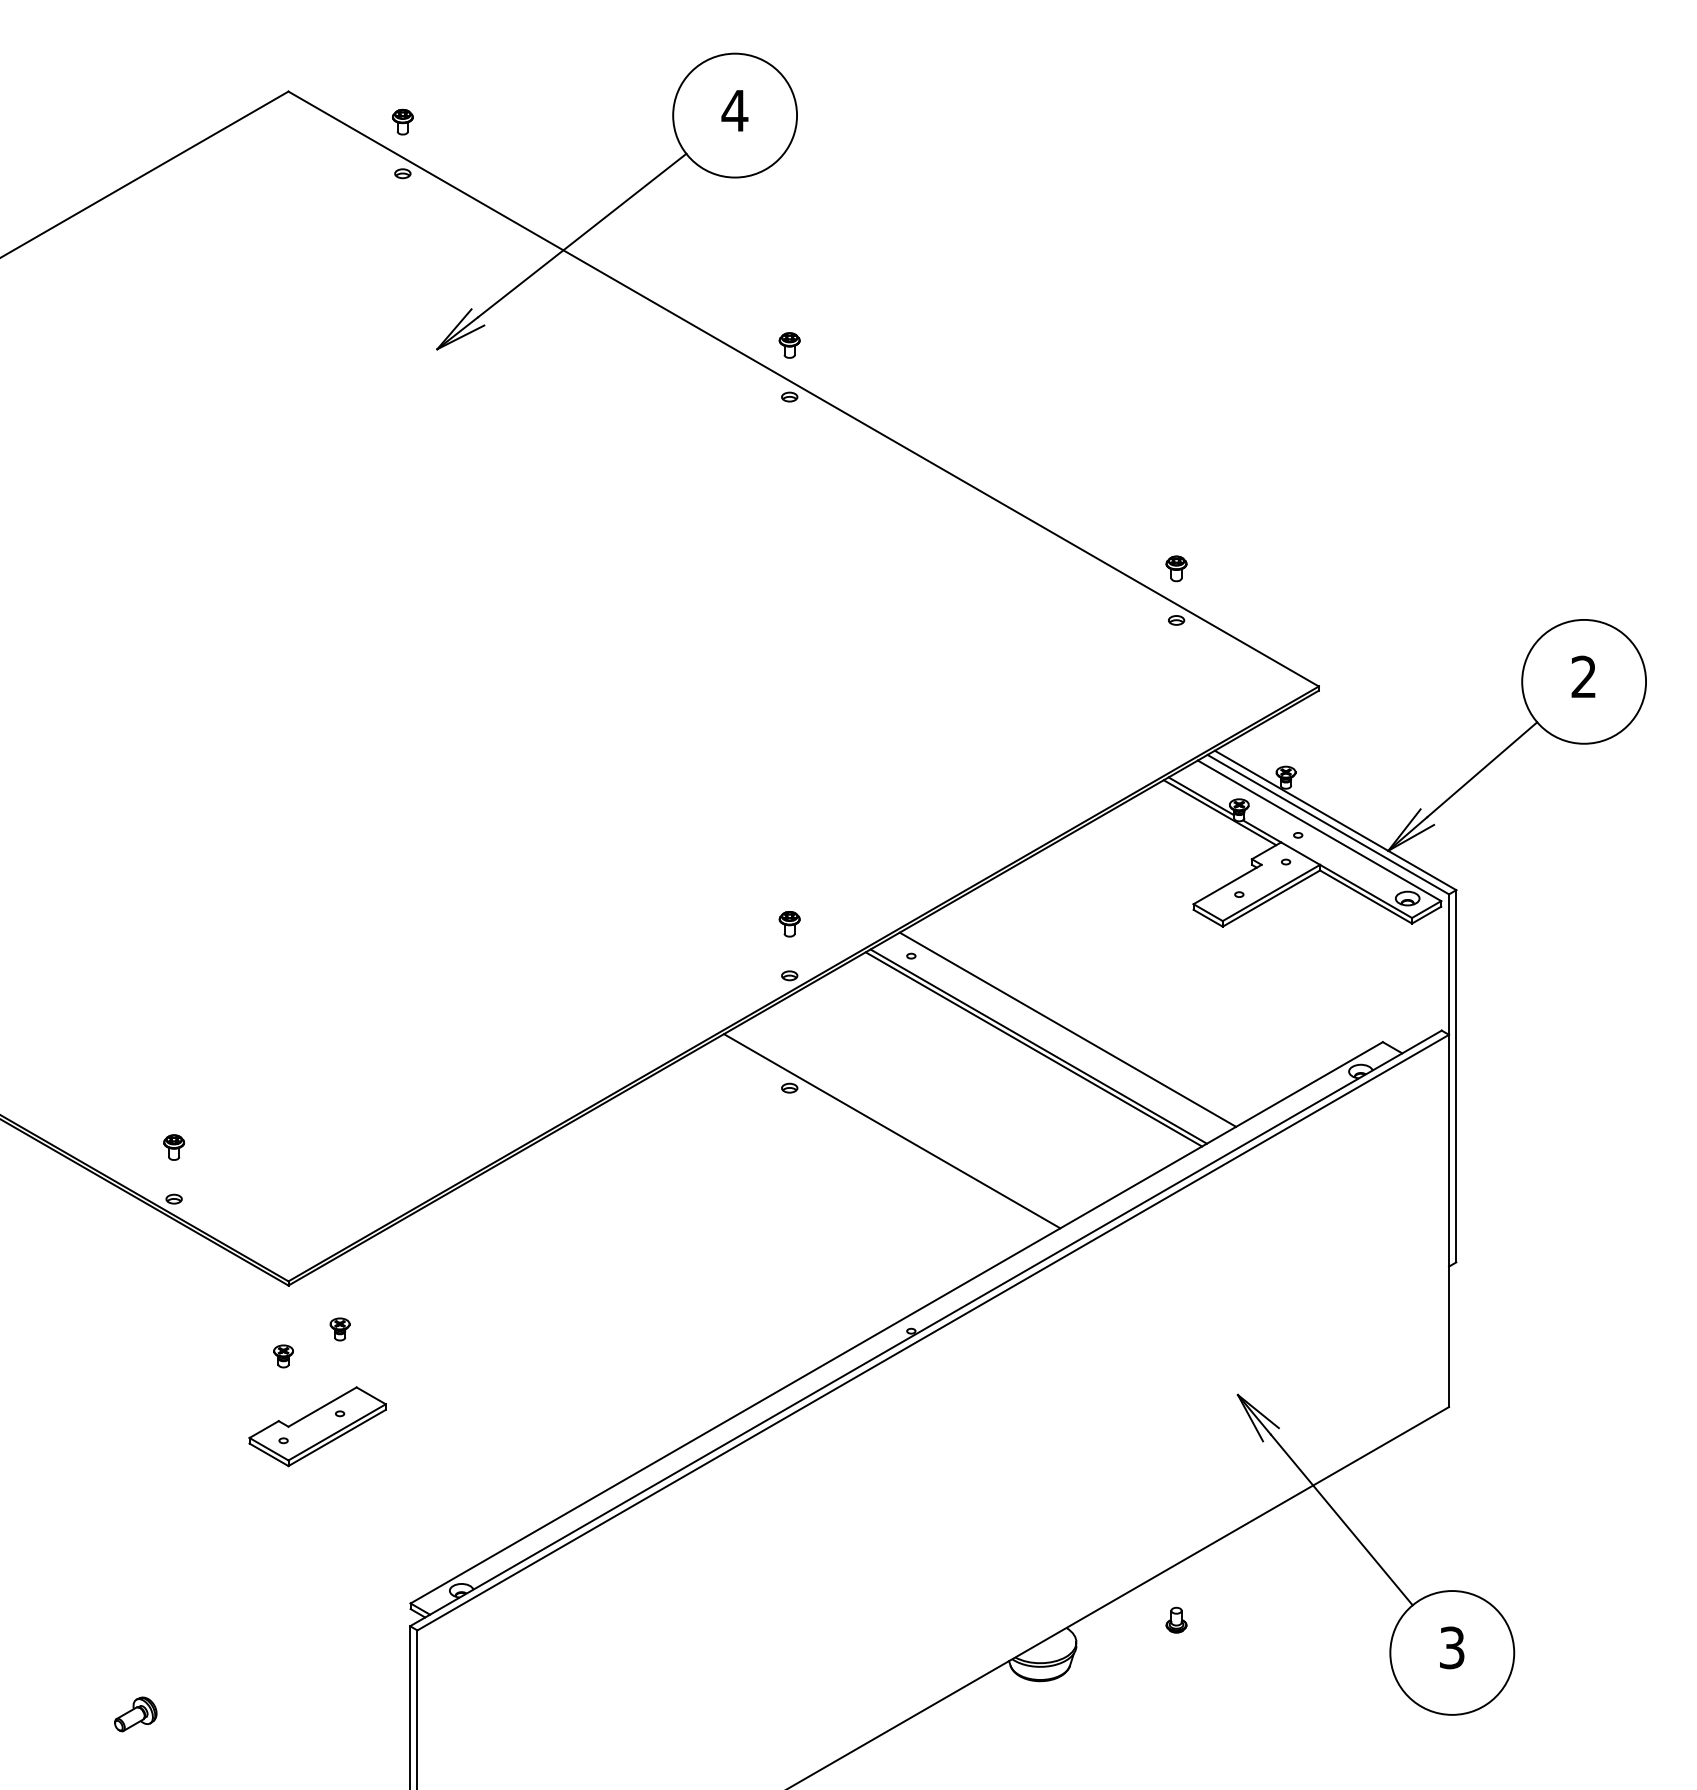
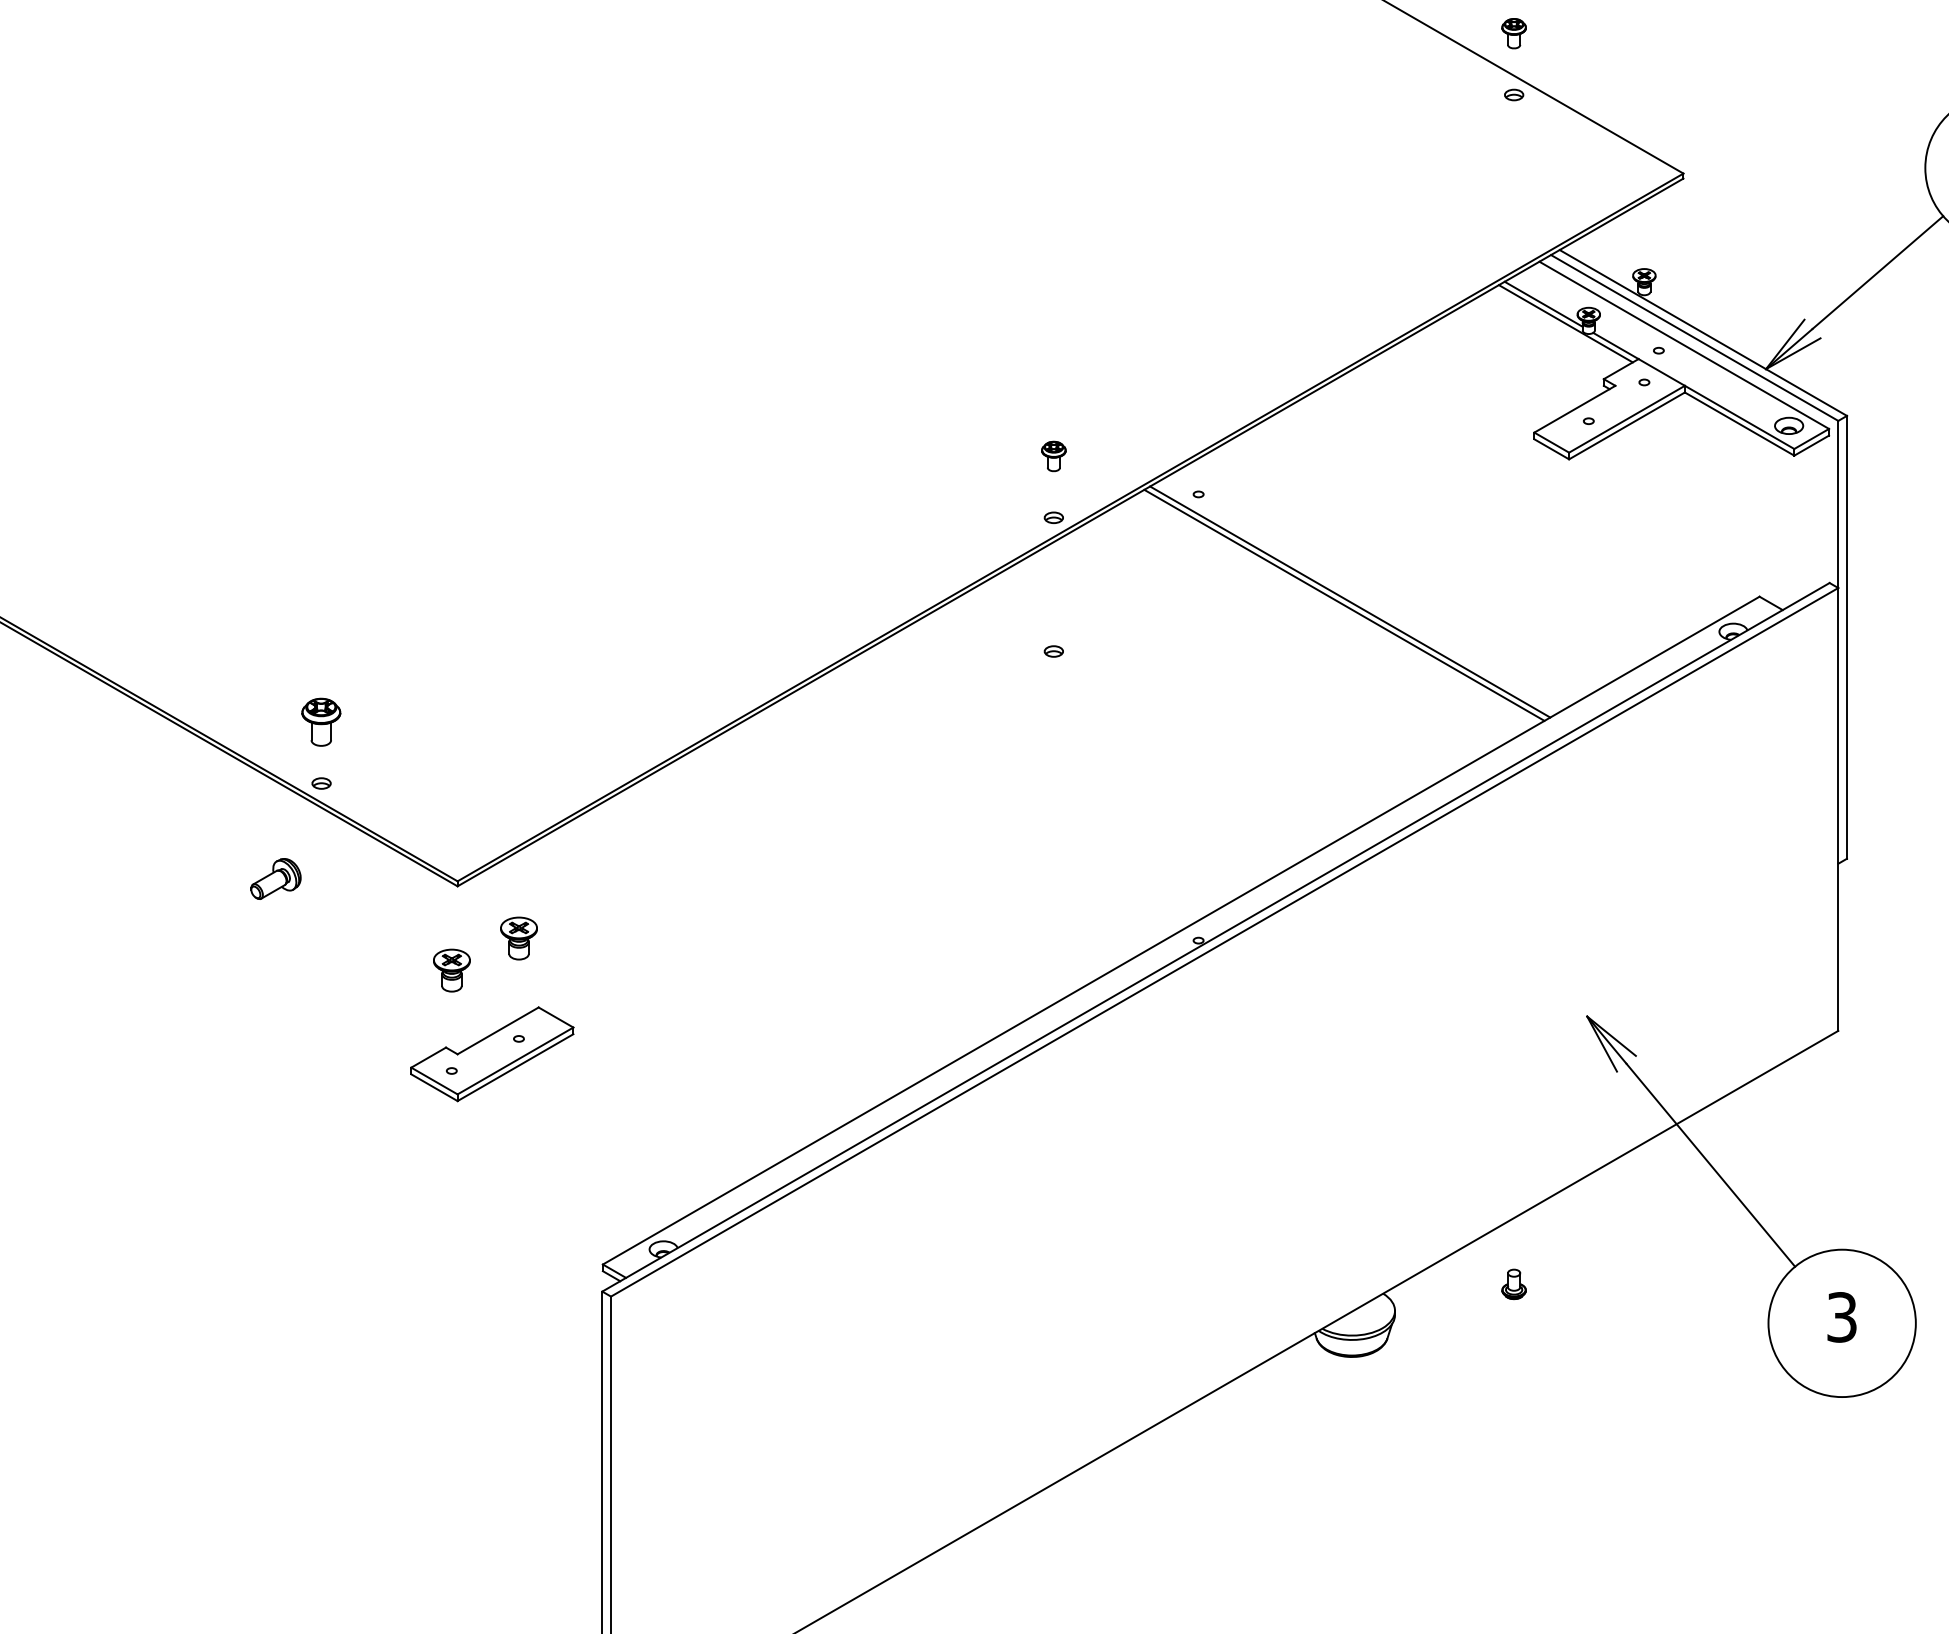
line: (1067, 1029) -> (1384, 581), removed
line: (892, 1131) -> (1176, 703), removed
part: (174, 1147) -> (321, 722), size x1.6
part: (339, 1329) -> (518, 938), size x1.6
part: (283, 1356) -> (451, 970), size x1.6
part: (135, 1714) -> (275, 879), moved

